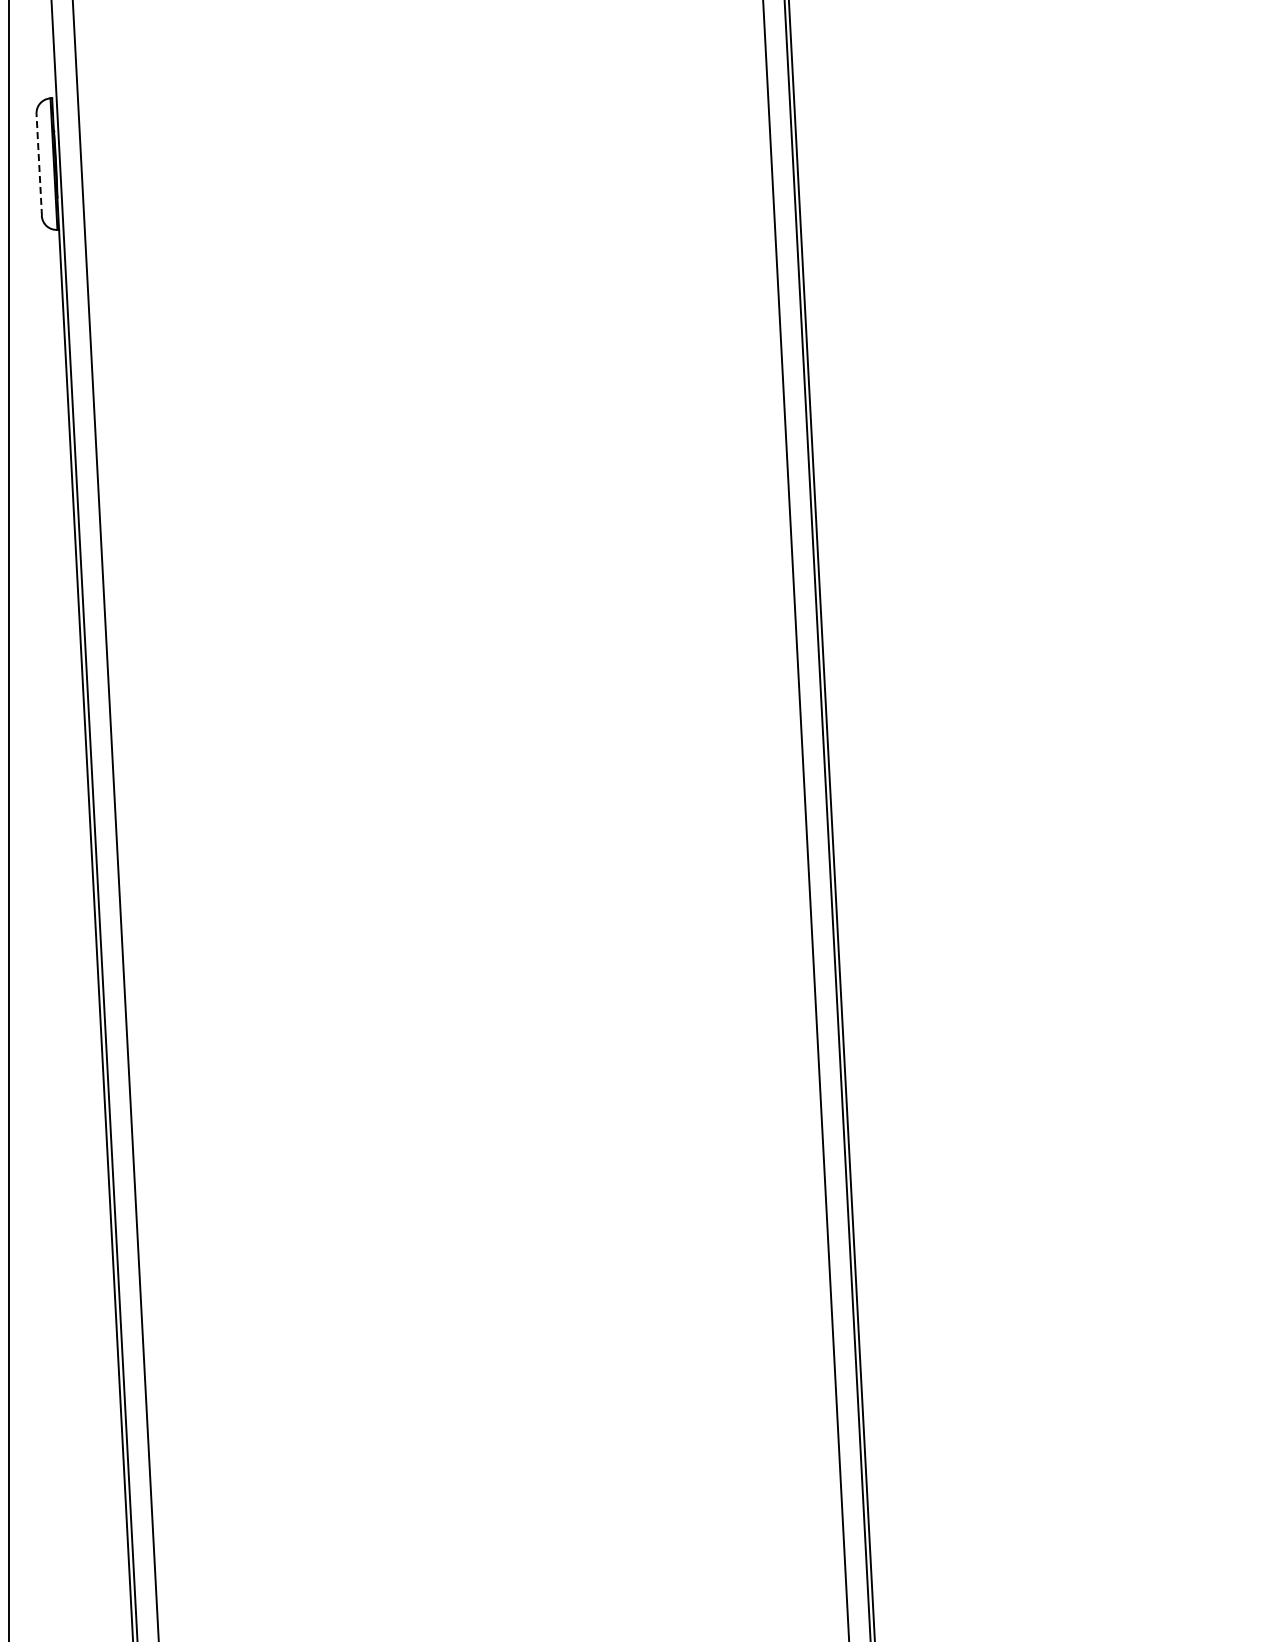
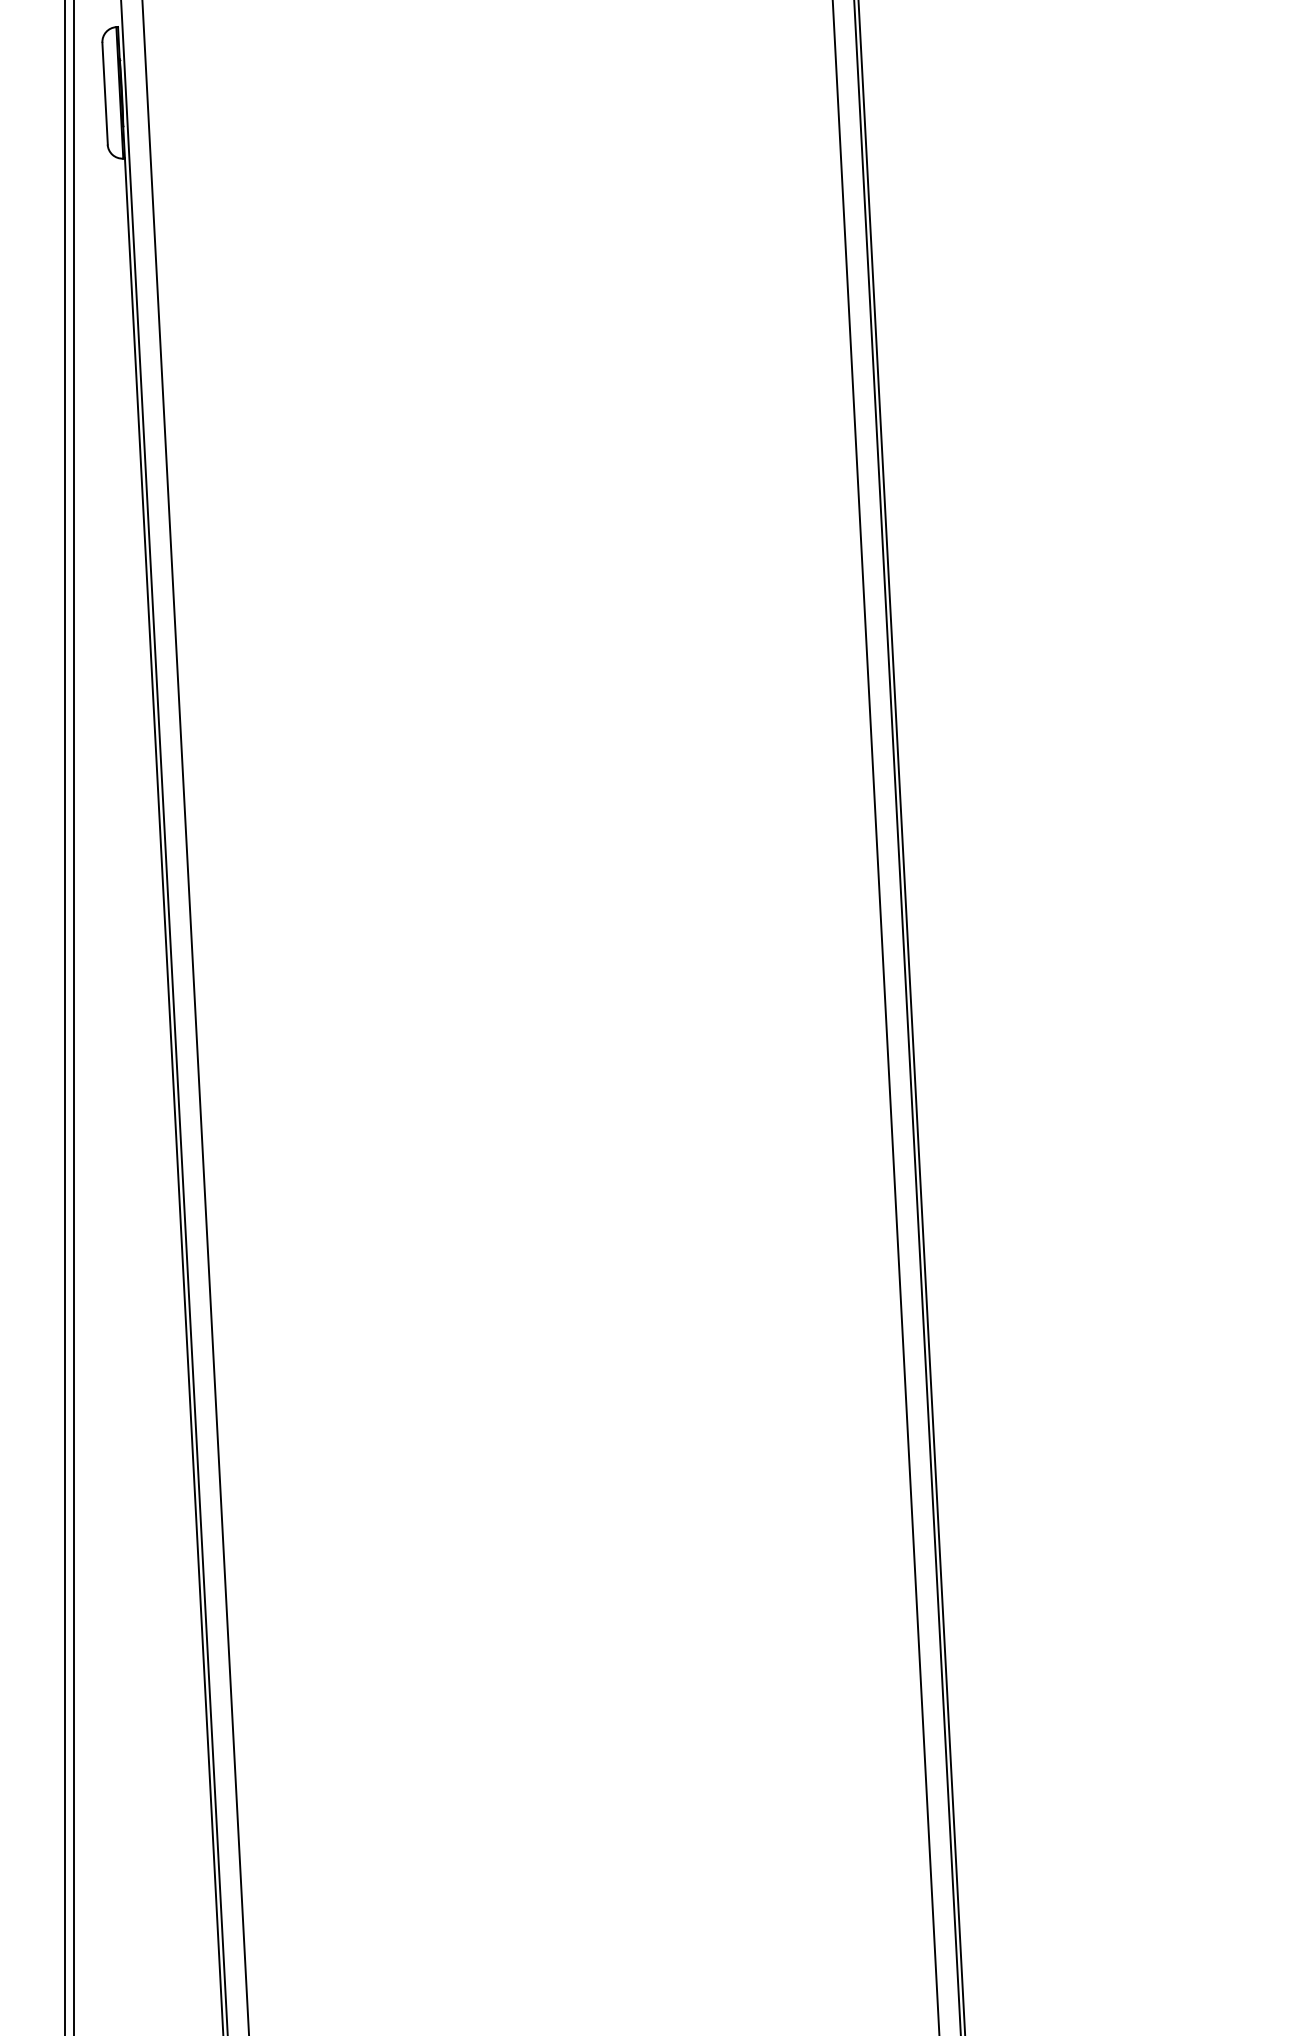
line: (39, 164) -> (105, 93), dashed -> solid

